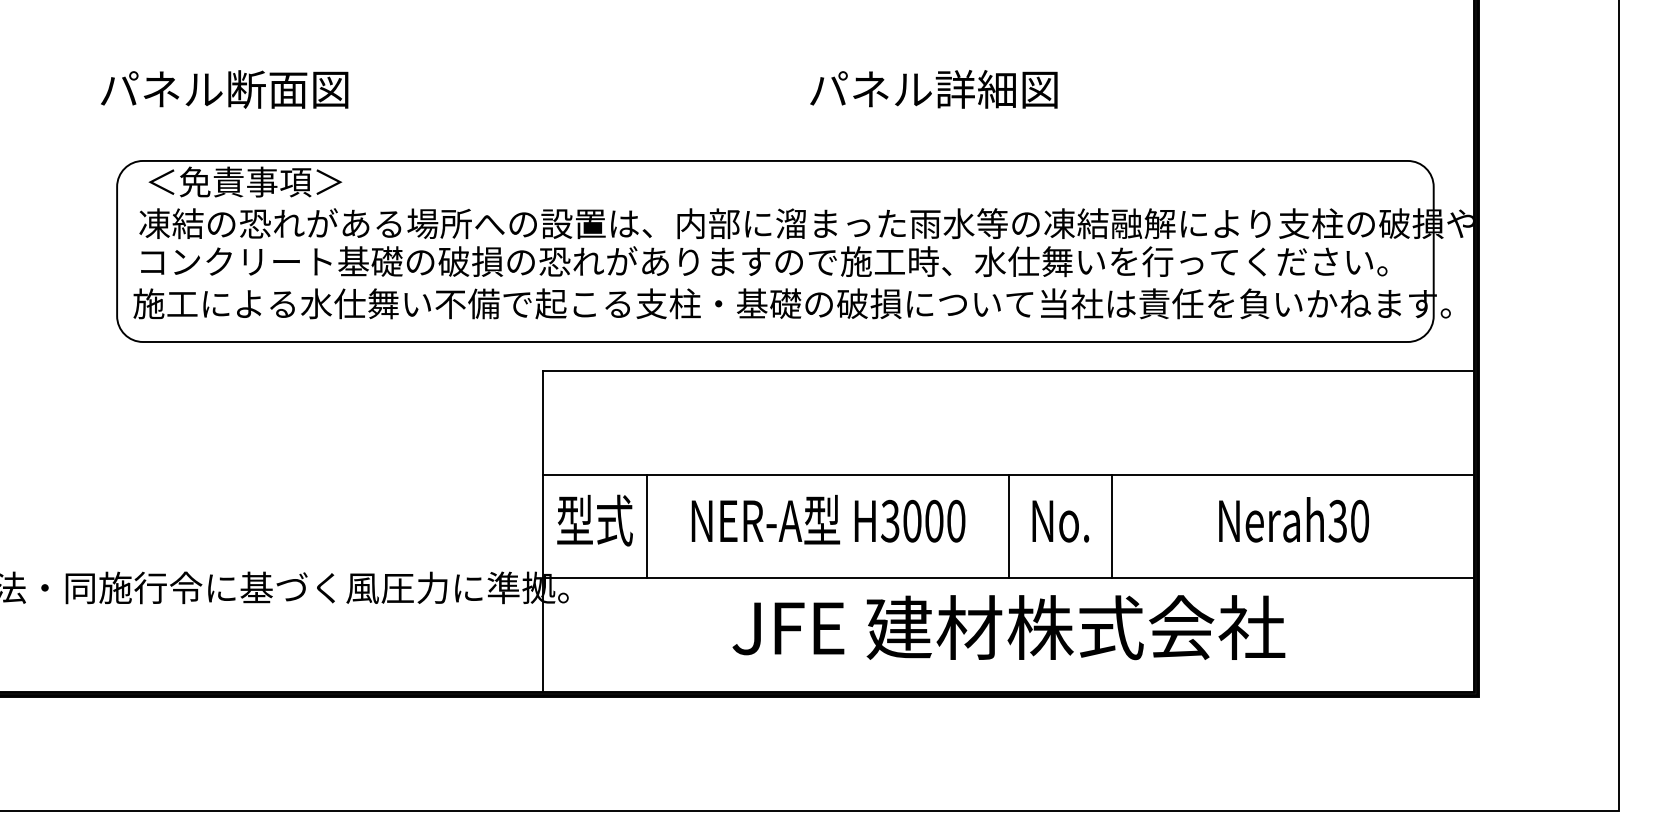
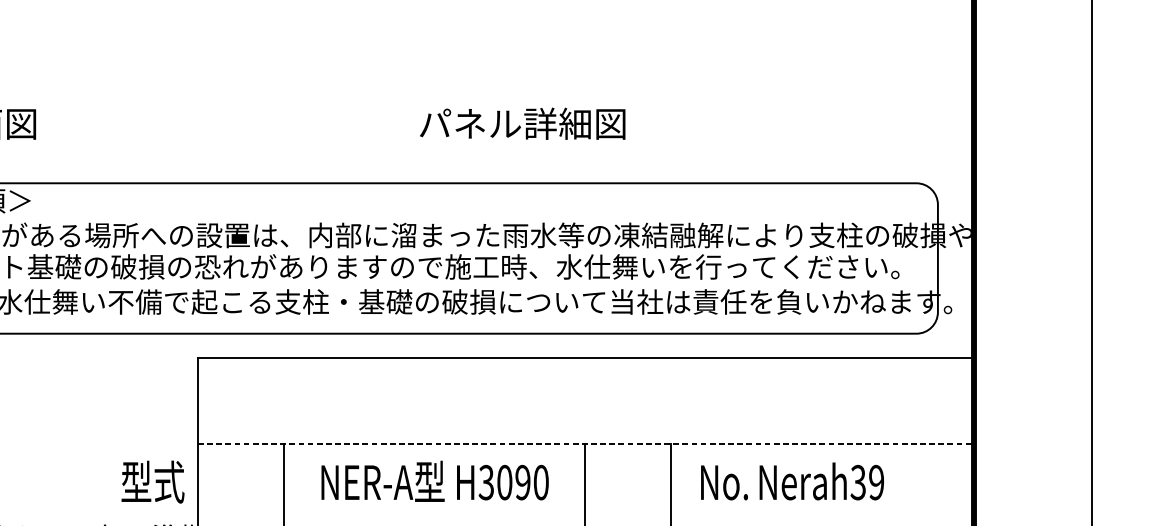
line: (1009, 474) -> (585, 443), solid -> dashed
text: (594, 520) -> (152, 482), moved
text: (1359, 520) -> (876, 482), Nerah30 -> Nerah39
text: (934, 521) -> (523, 482), H3000 -> H3090
text: (1060, 521) -> (724, 482), moved

